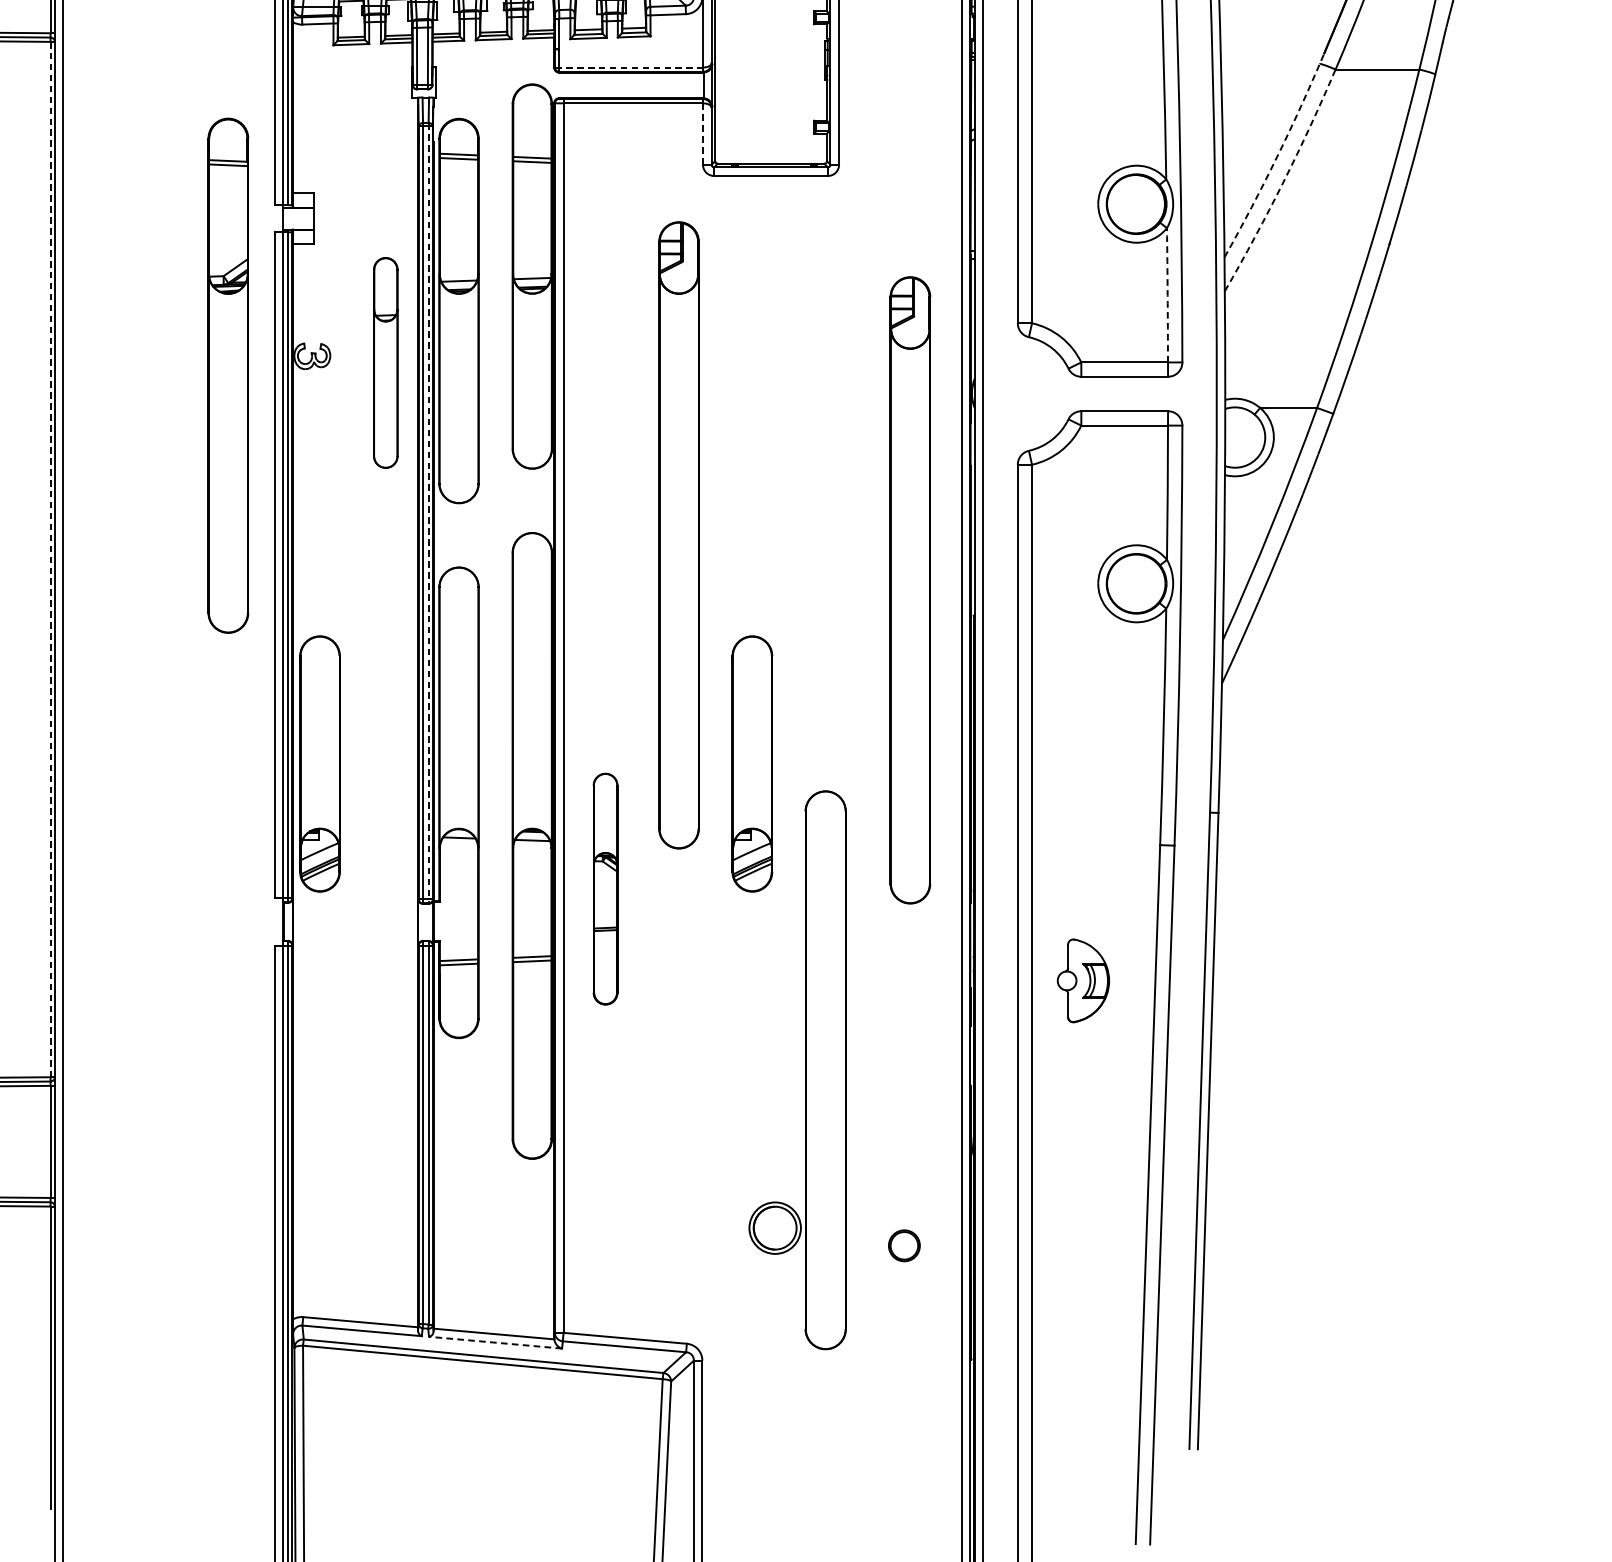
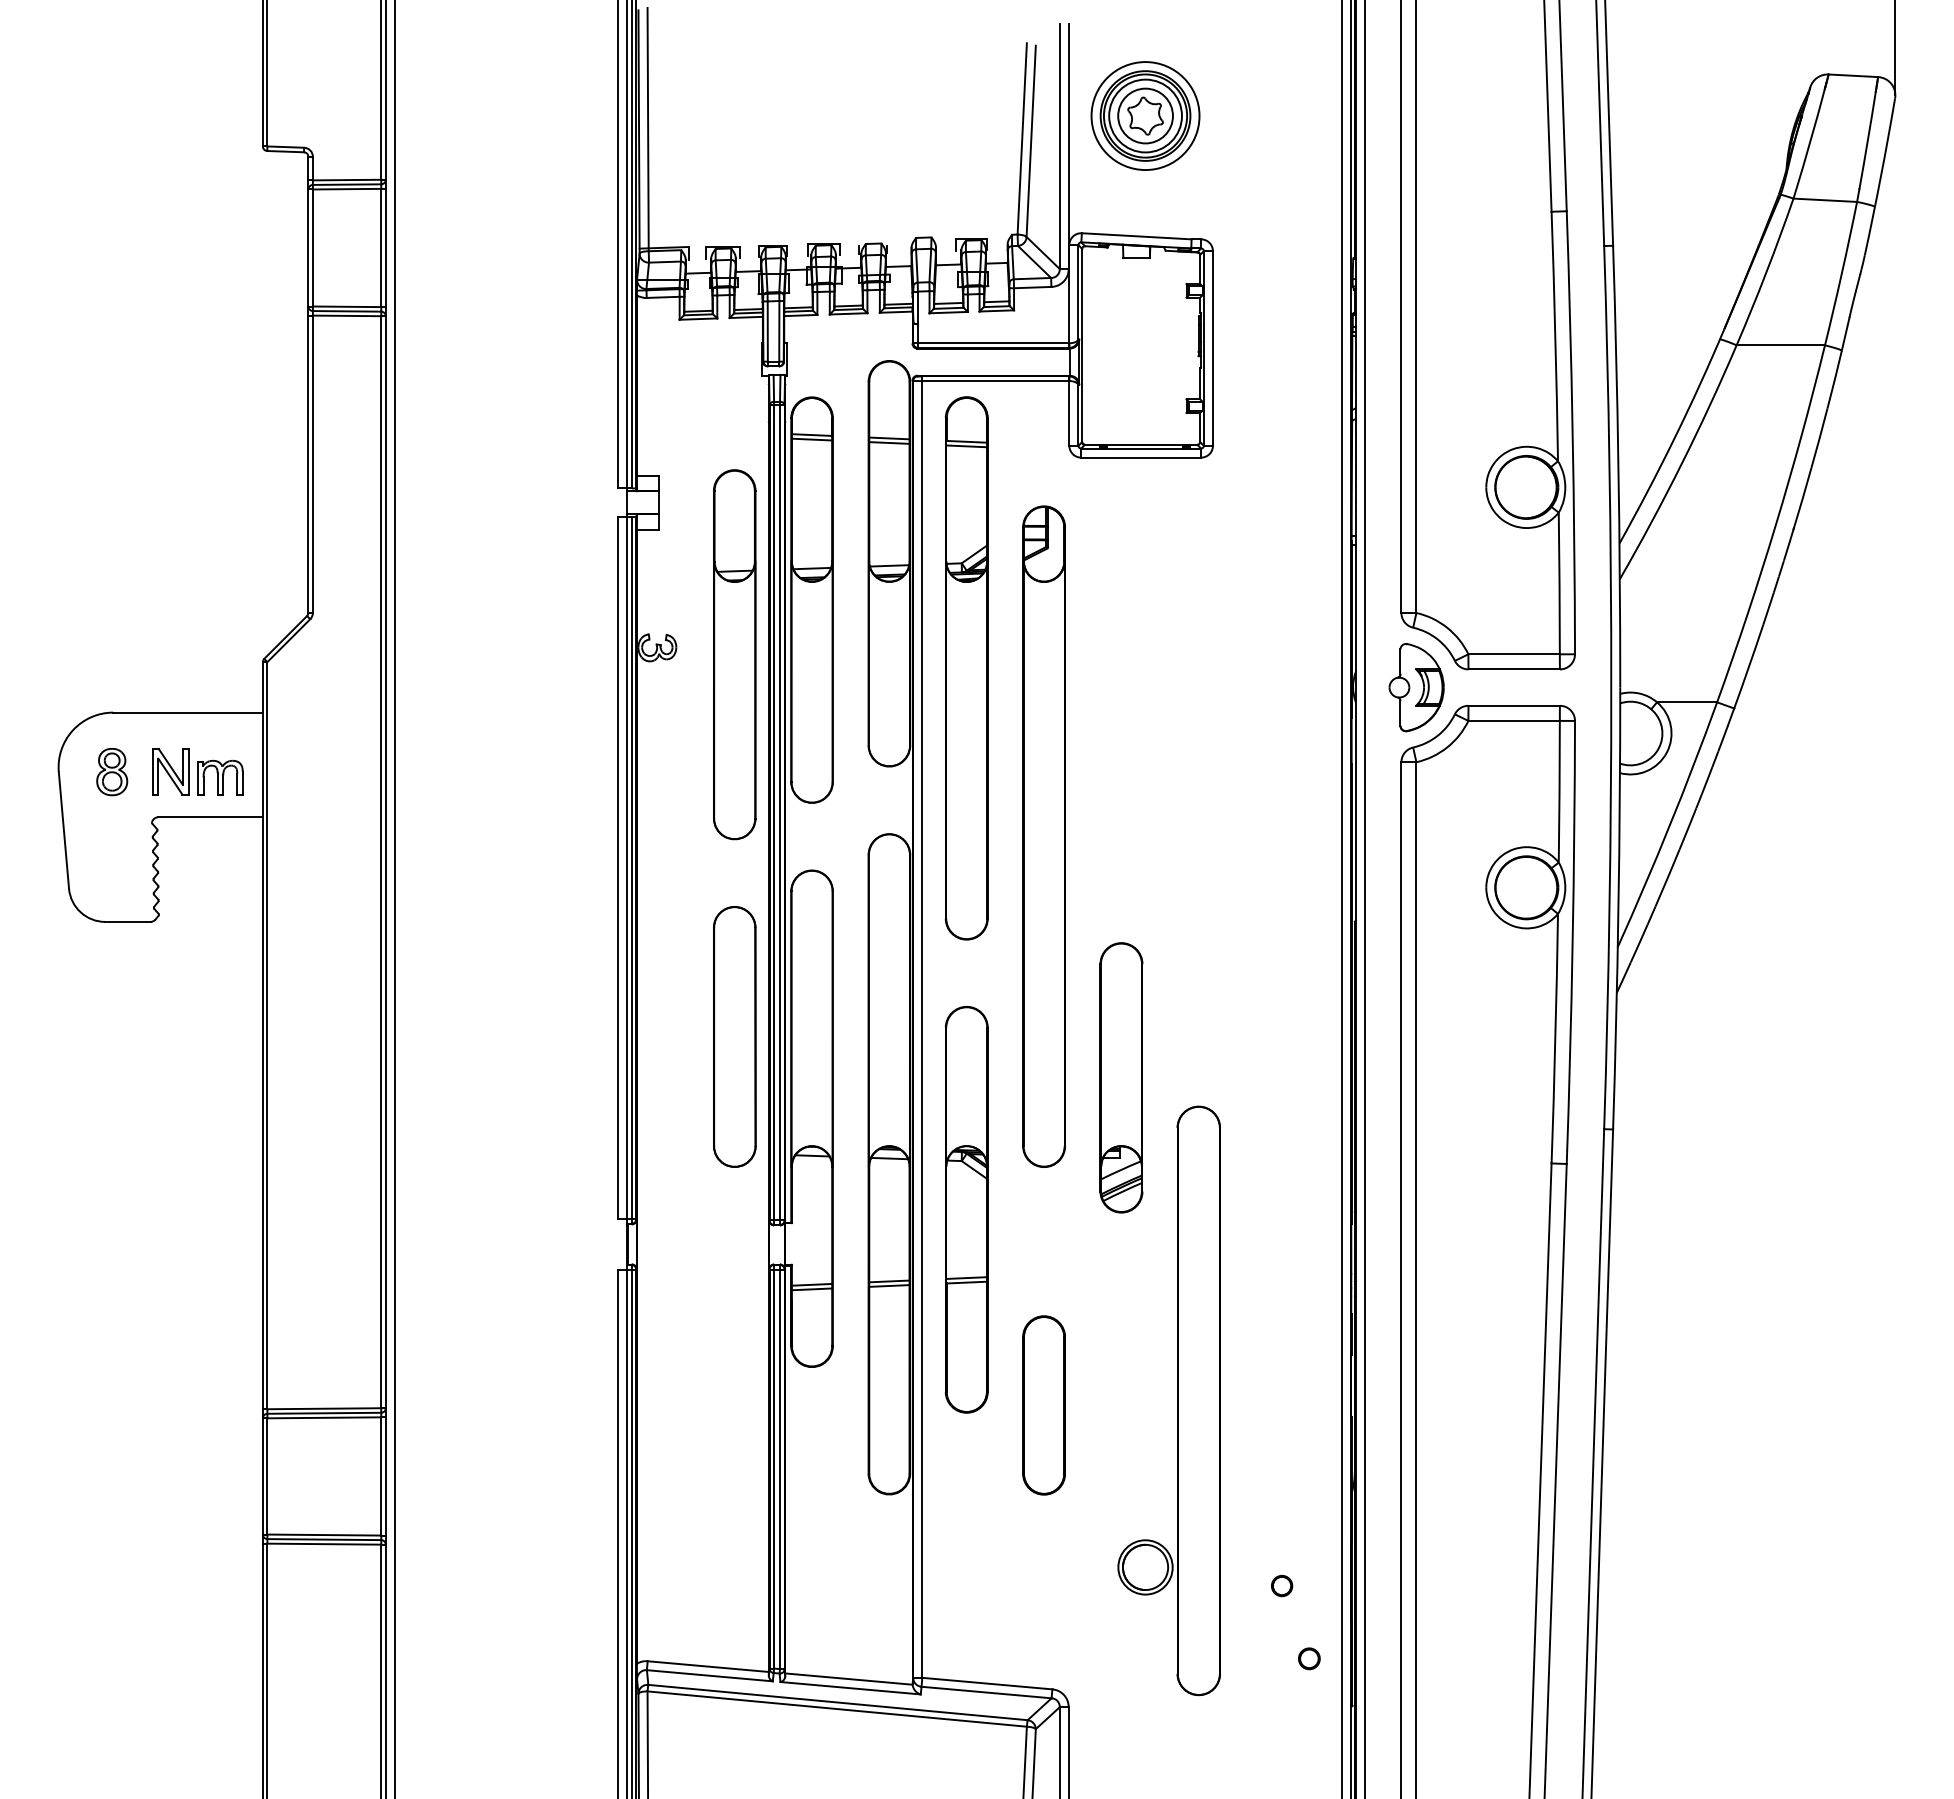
line: (629, 67) -> (991, 343), dashed -> solid
line: (703, 133) -> (1069, 412), dashed -> solid
arc: (1276, 156) -> (1674, 437), dashed -> solid
arc: (1283, 182) -> (1681, 464), dashed -> solid
arc: (1167, 295) -> (1559, 583), dashed -> solid
part: (385, 362) -> (734, 654), size x1.67
part: (228, 375) -> (966, 668), moved
line: (429, 513) -> (780, 813), dashed -> solid
line: (50, 559) -> (381, 862), dashed -> solid
part: (909, 590) -> (1287, 894), removed
part: (385, 724) -> (734, 1036), added
part: (320, 763) -> (665, 1077), removed
part: (605, 888) -> (966, 1209), size x1.67
part: (1083, 980) -> (1416, 687), moved
part: (678, 1074) -> (1043, 1405), added
part: (905, 1245) -> (1282, 1585), size x0.62
part: (930, 1314) -> (1309, 1658), added
line: (495, 1342) -> (850, 1688), dashed -> solid

